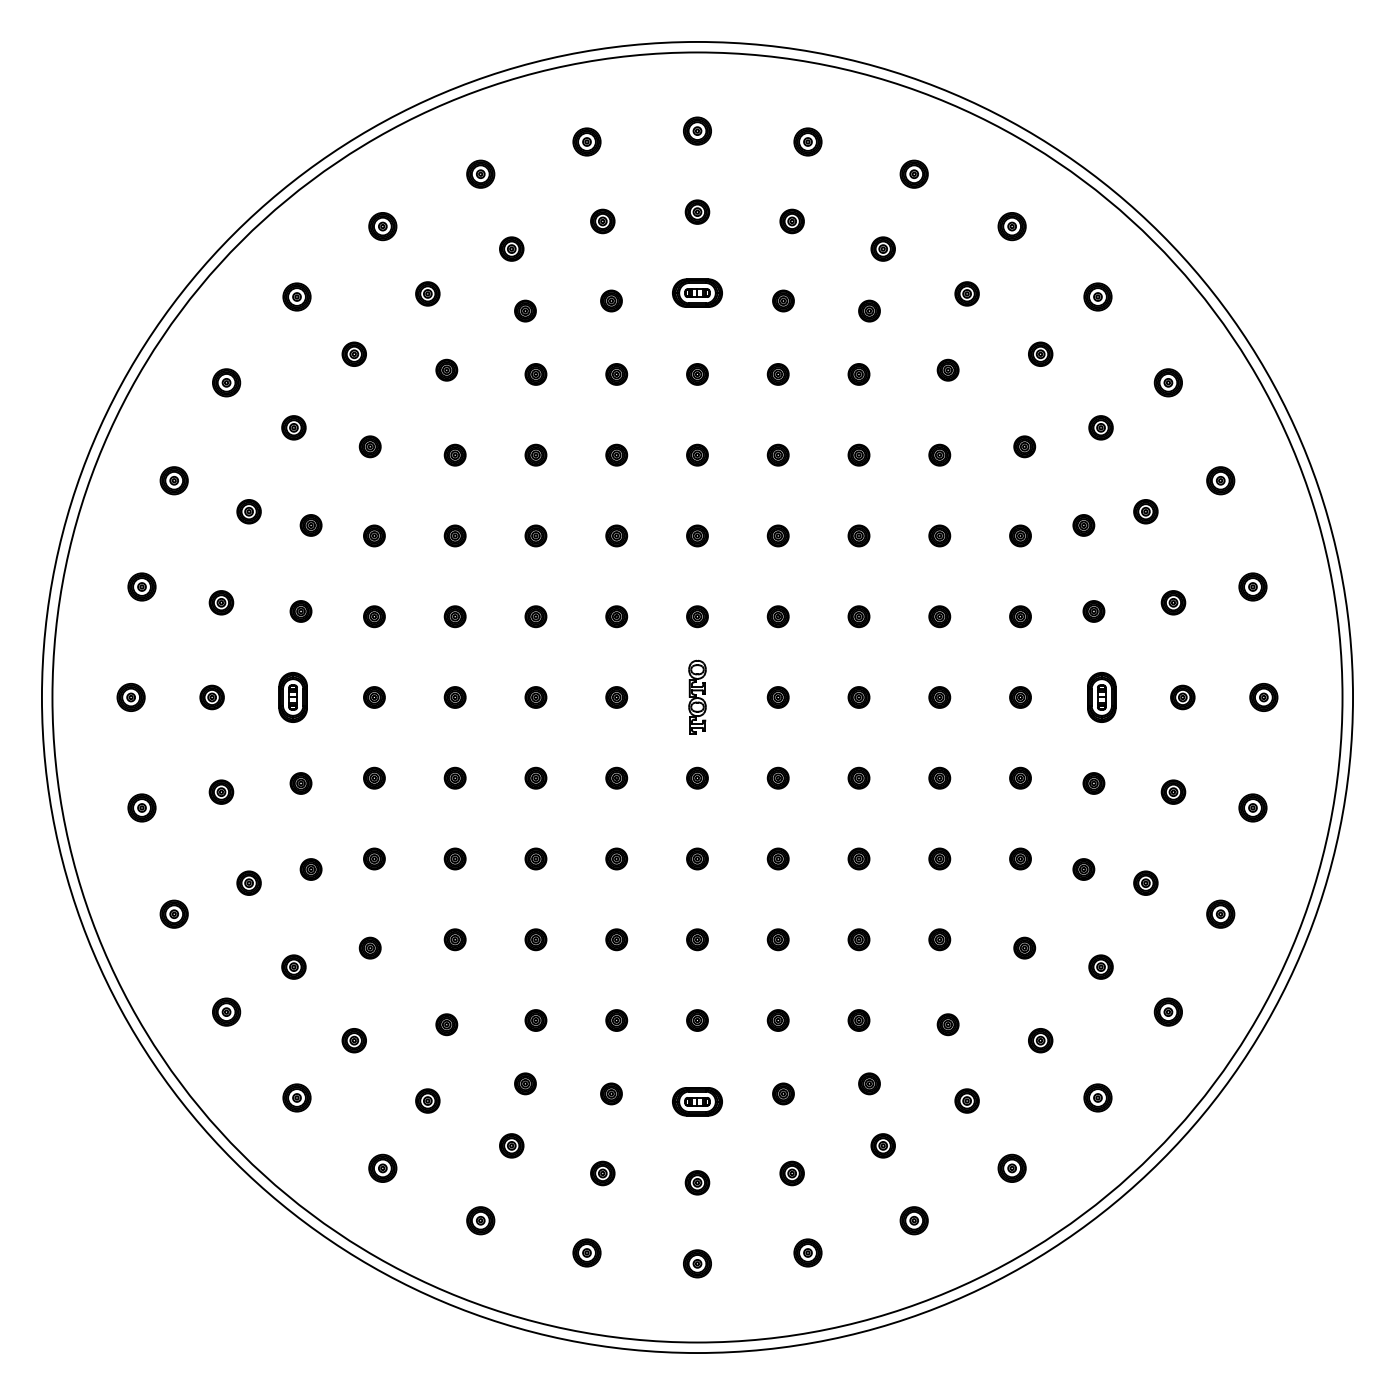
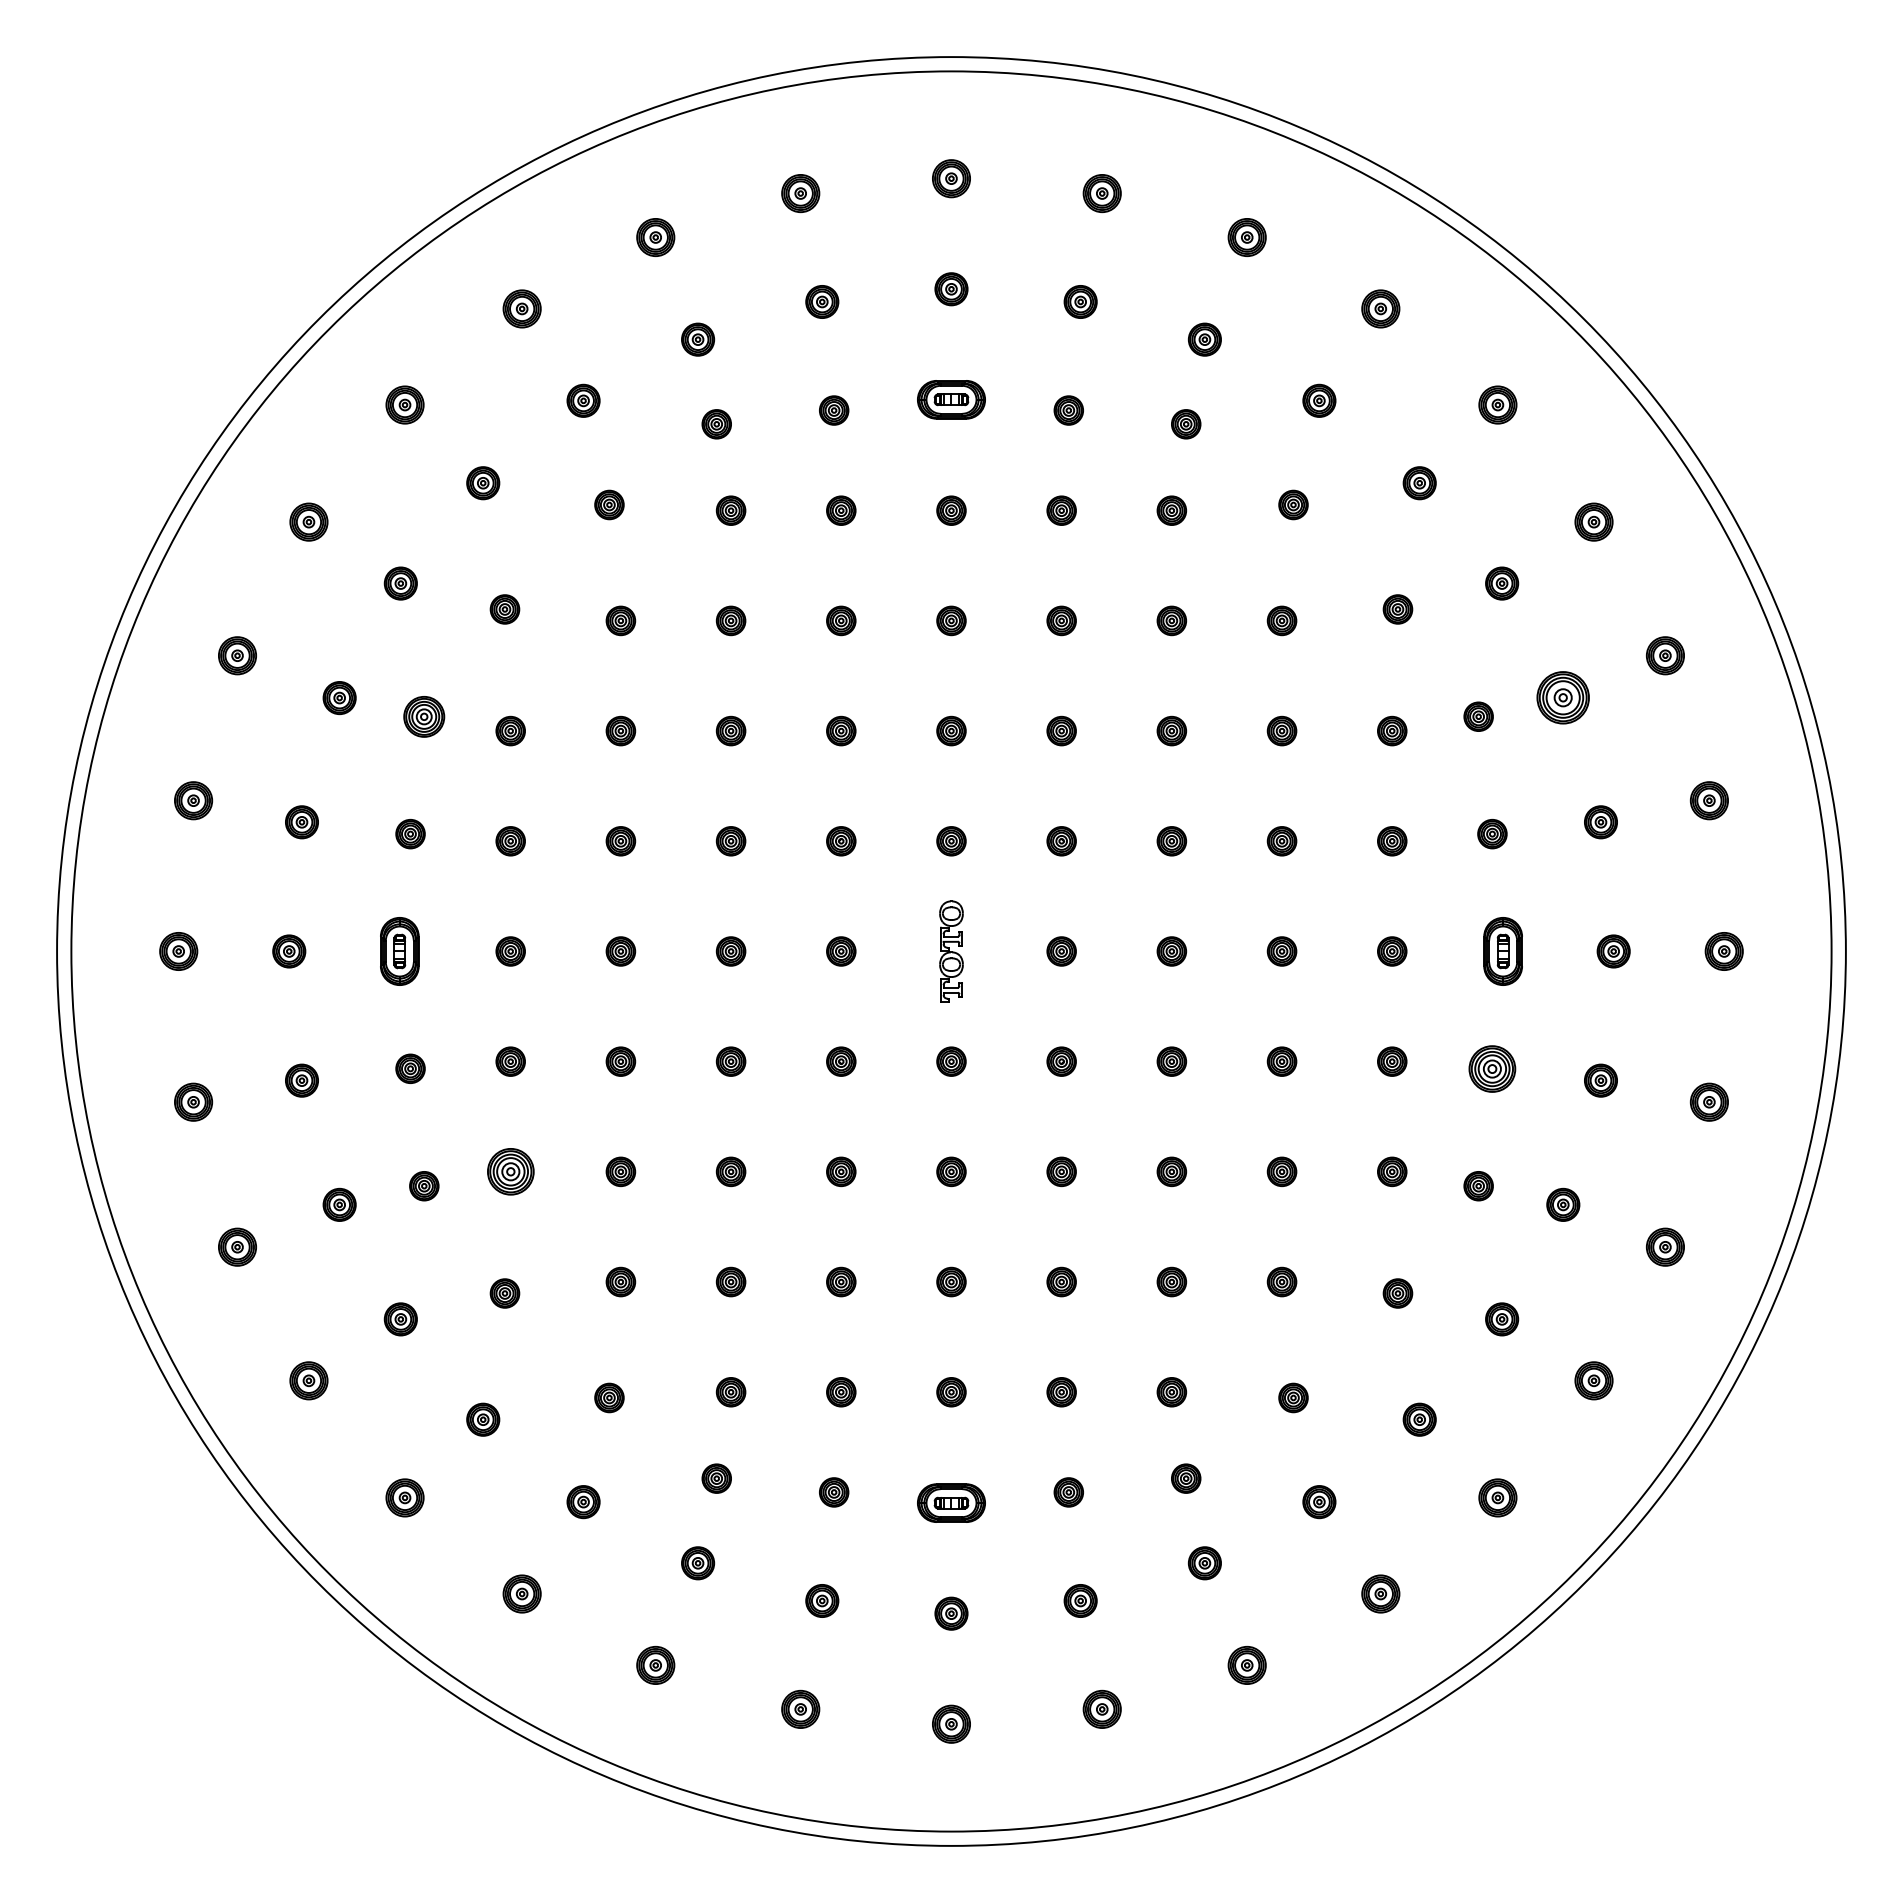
part: (1146, 512) -> (1563, 698), size x1.6
part: (311, 525) -> (424, 716), size x1.4
part: (1093, 783) -> (1492, 1068), size x1.6
part: (374, 858) -> (510, 1171), size x1.6

